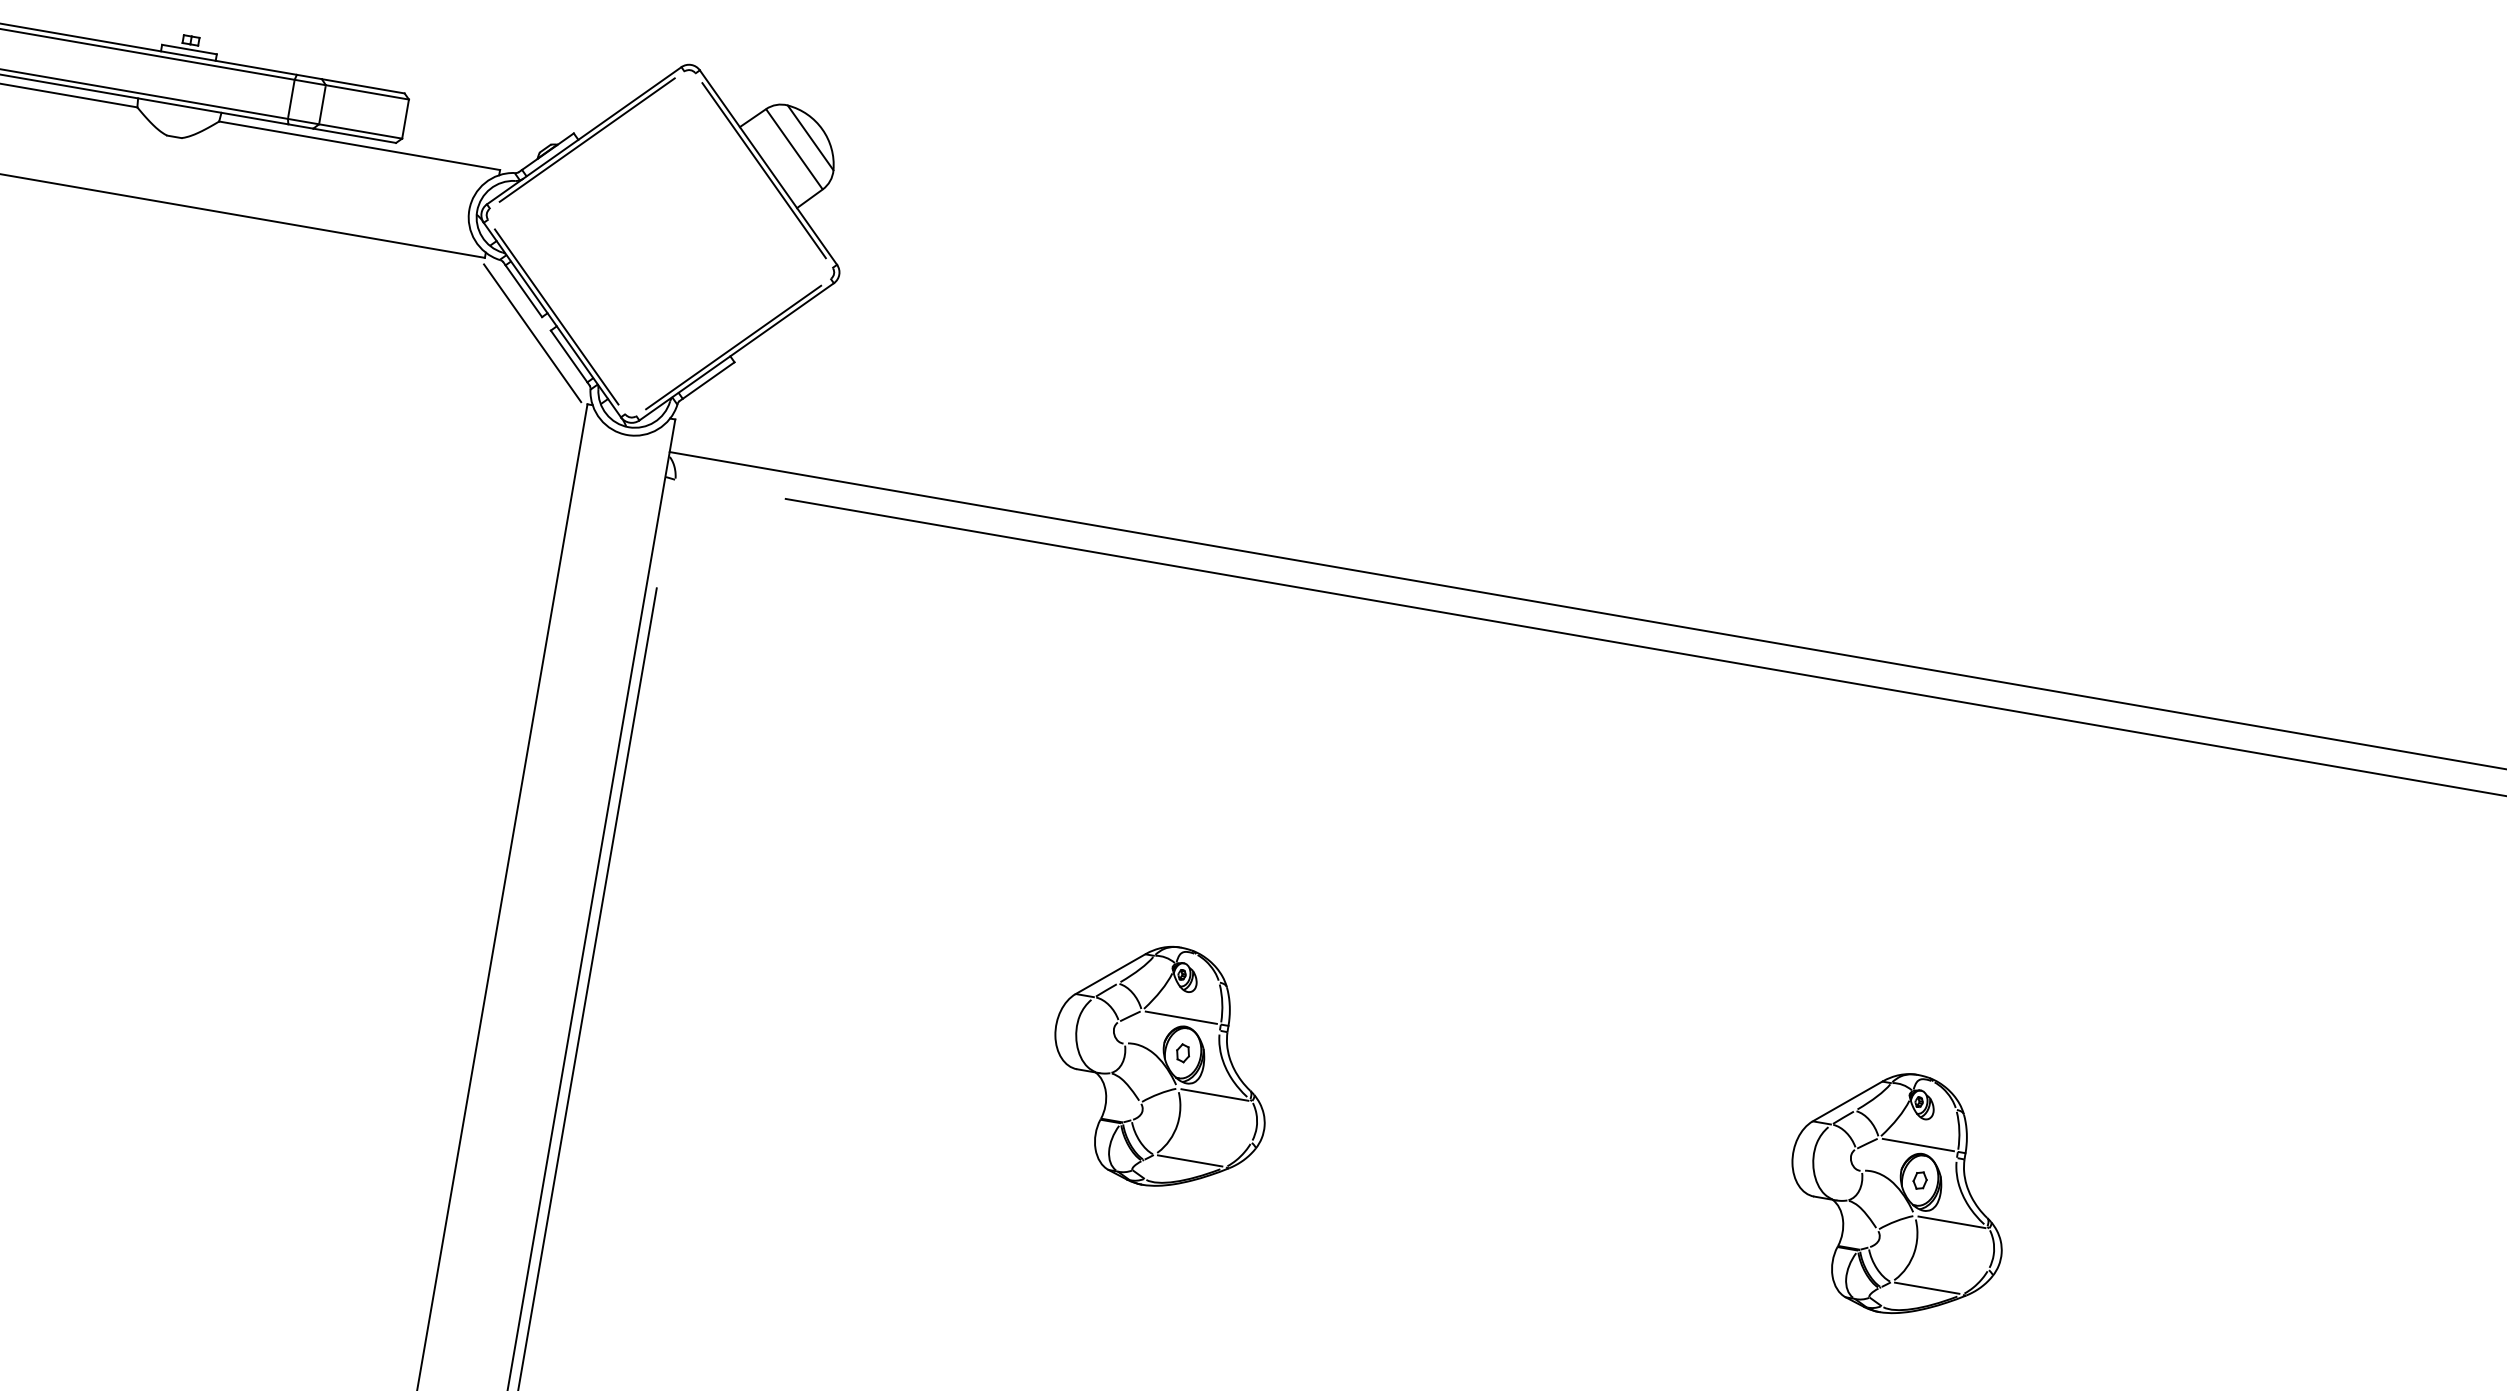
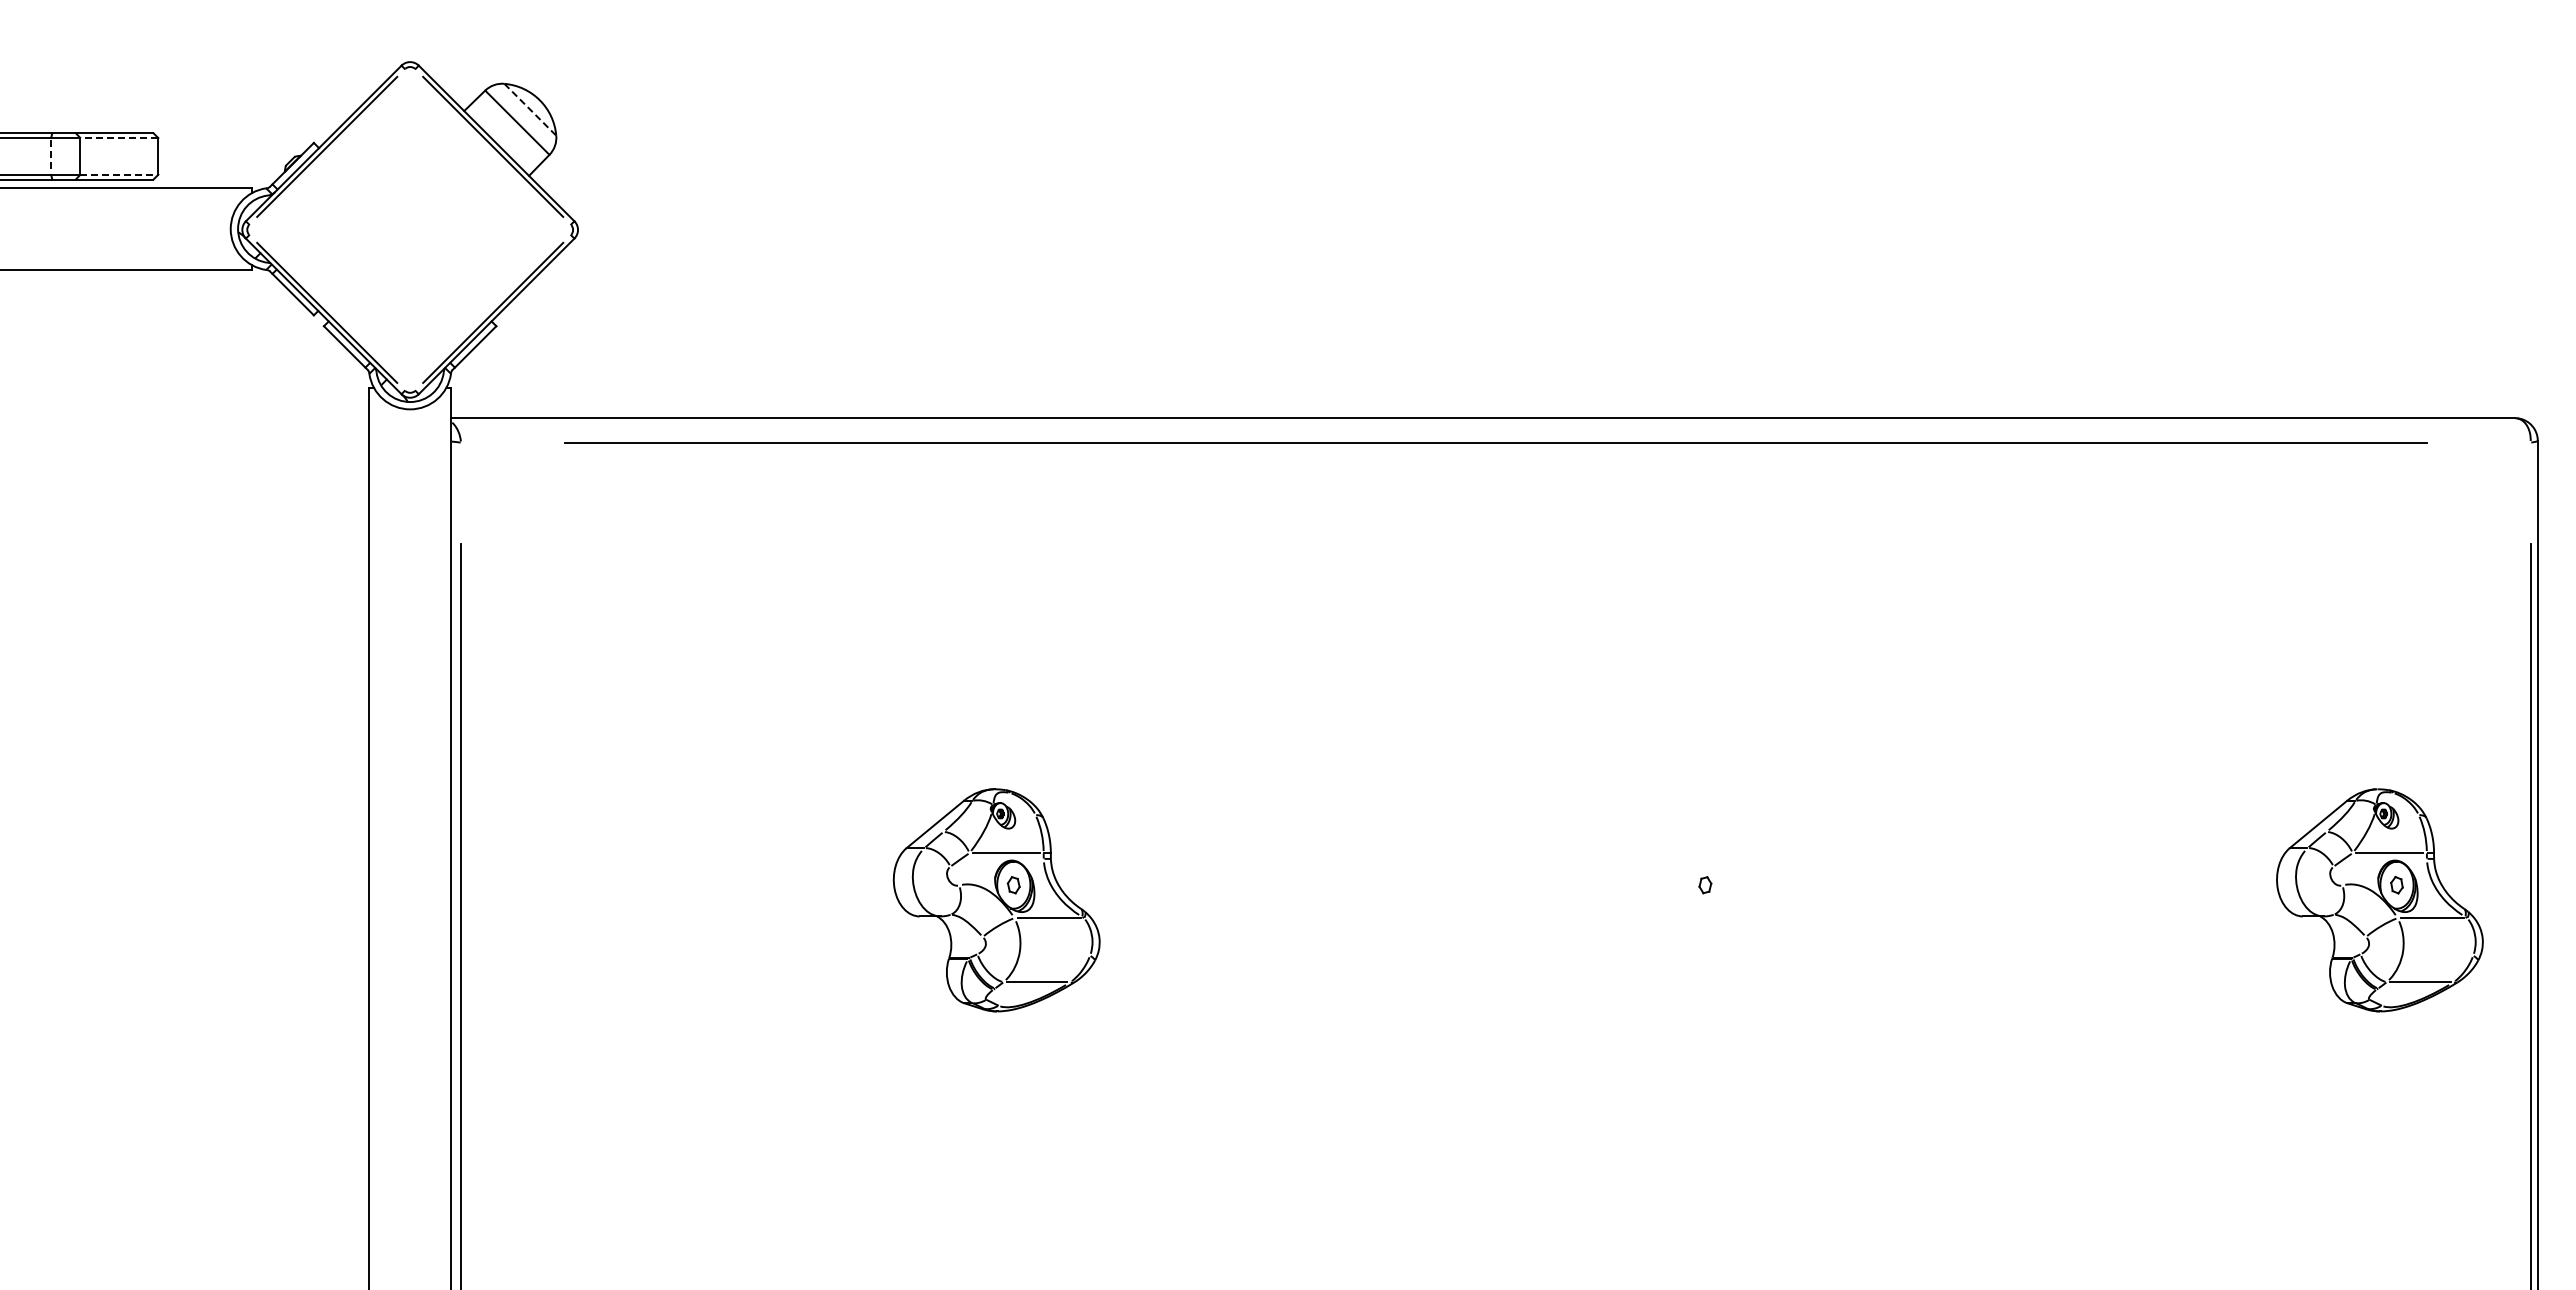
line: (367, 92) -> (119, 138), solid -> dashed
line: (291, 99) -> (51, 156), solid -> dashed
line: (360, 131) -> (119, 174), solid -> dashed
line: (810, 137) -> (530, 109), solid -> dashed
line: (532, 333) -> (307, 331), removed
part: (1899, 1193) -> (1688, 900), removed

